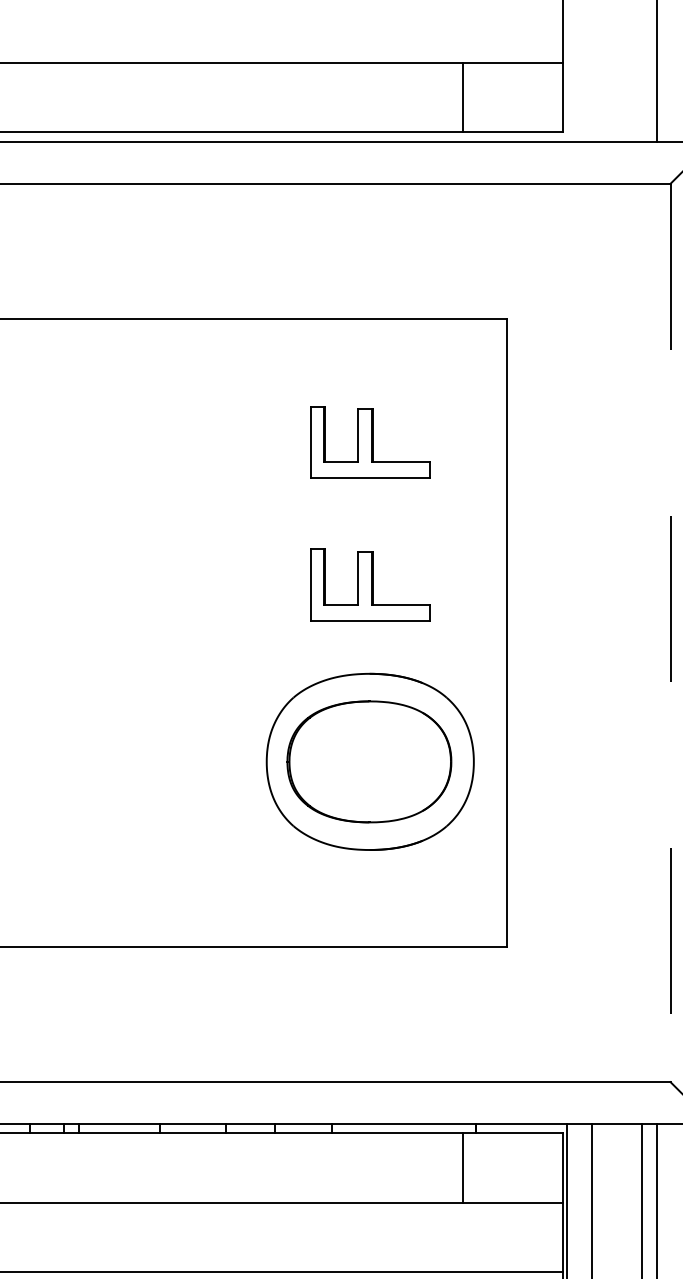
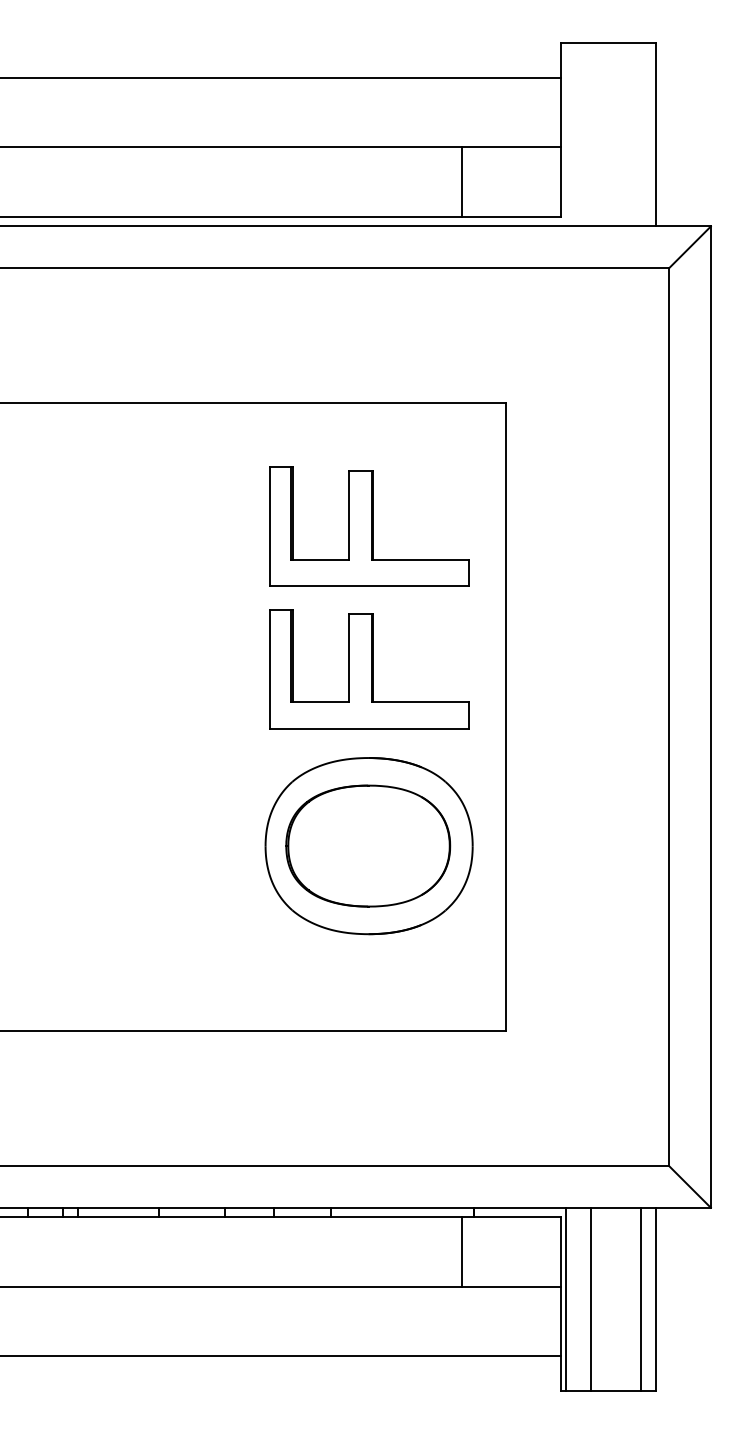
part: (370, 442) -> (369, 526), size x1.67
part: (370, 585) -> (369, 669), size x1.67
line: (670, 633) -> (669, 717), dashed -> solid

